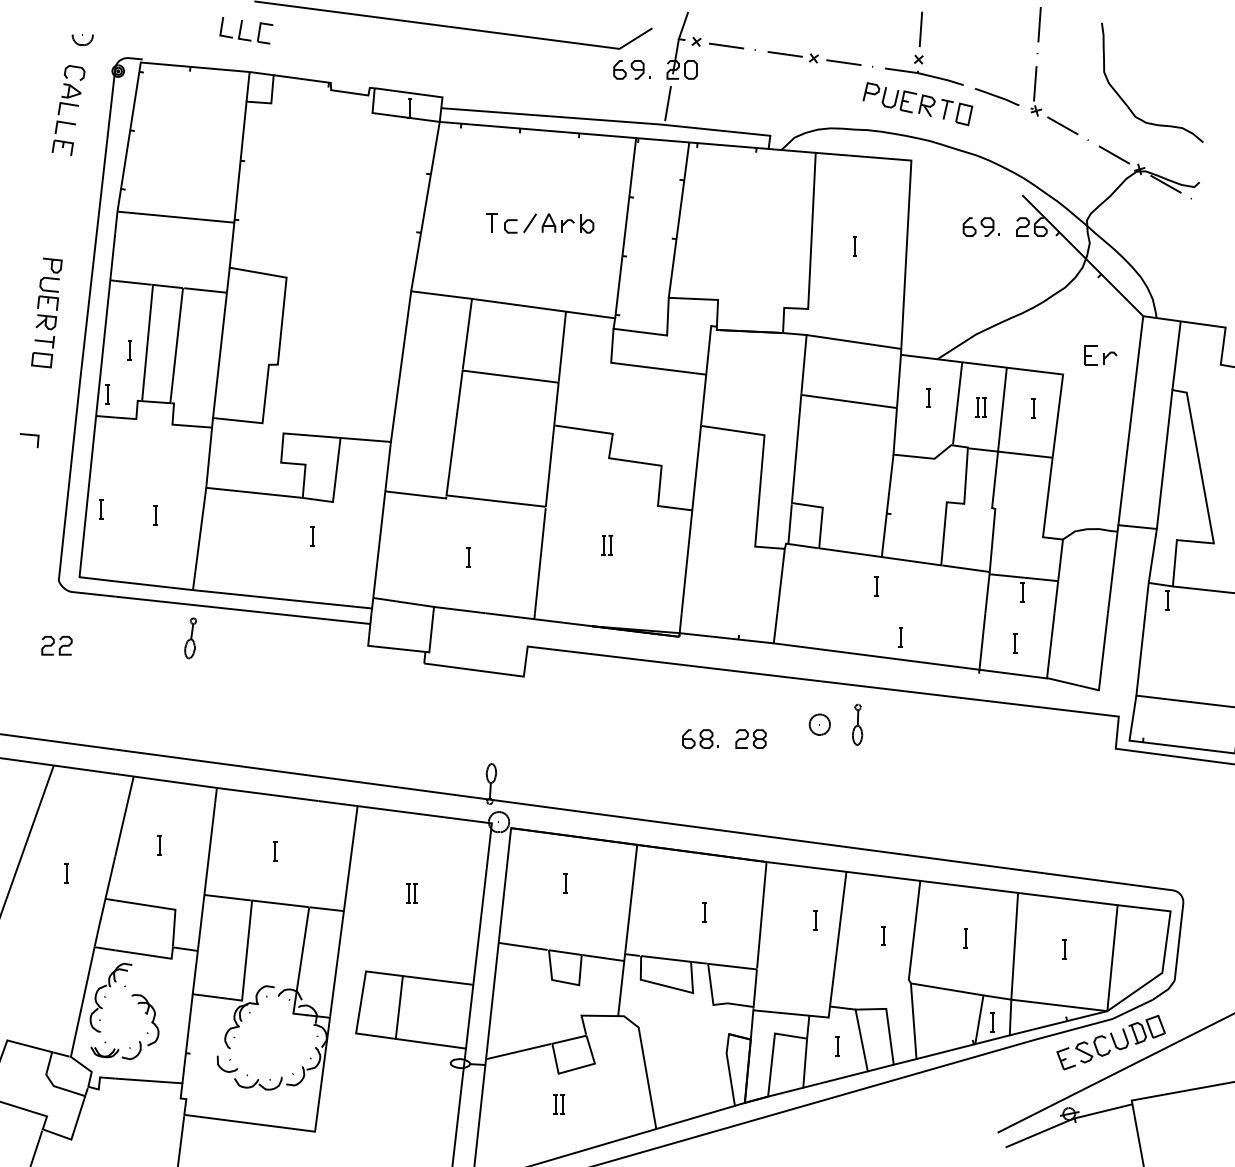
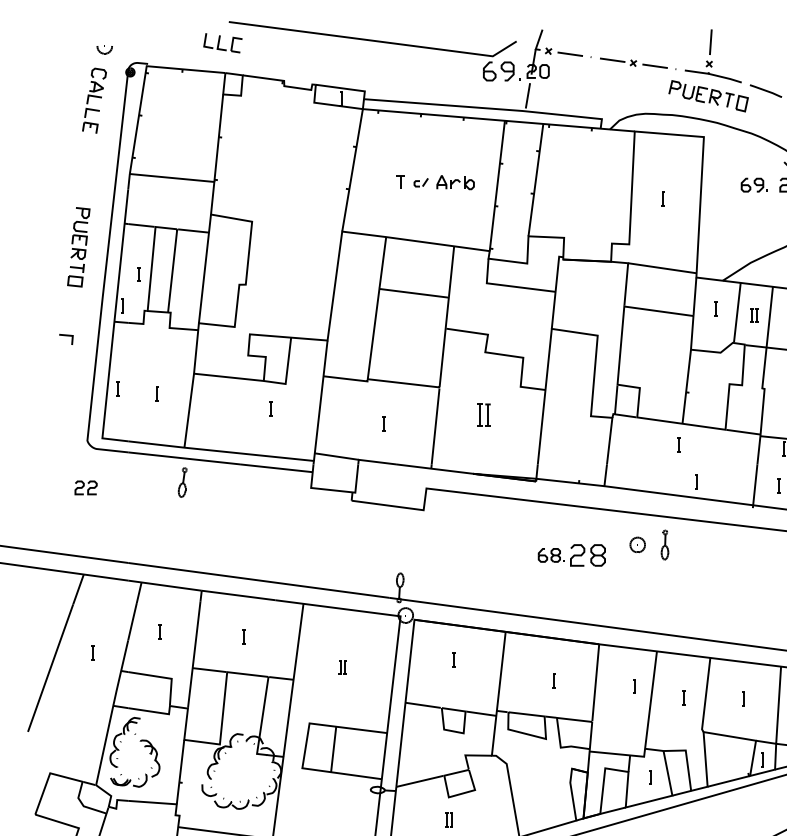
part: (631, 69) -> (501, 71), size x1.4
part: (520, 223) -> (421, 182), size x0.6
part: (607, 544) -> (484, 414), size x1.6
part: (750, 738) -> (587, 554), size x1.6

